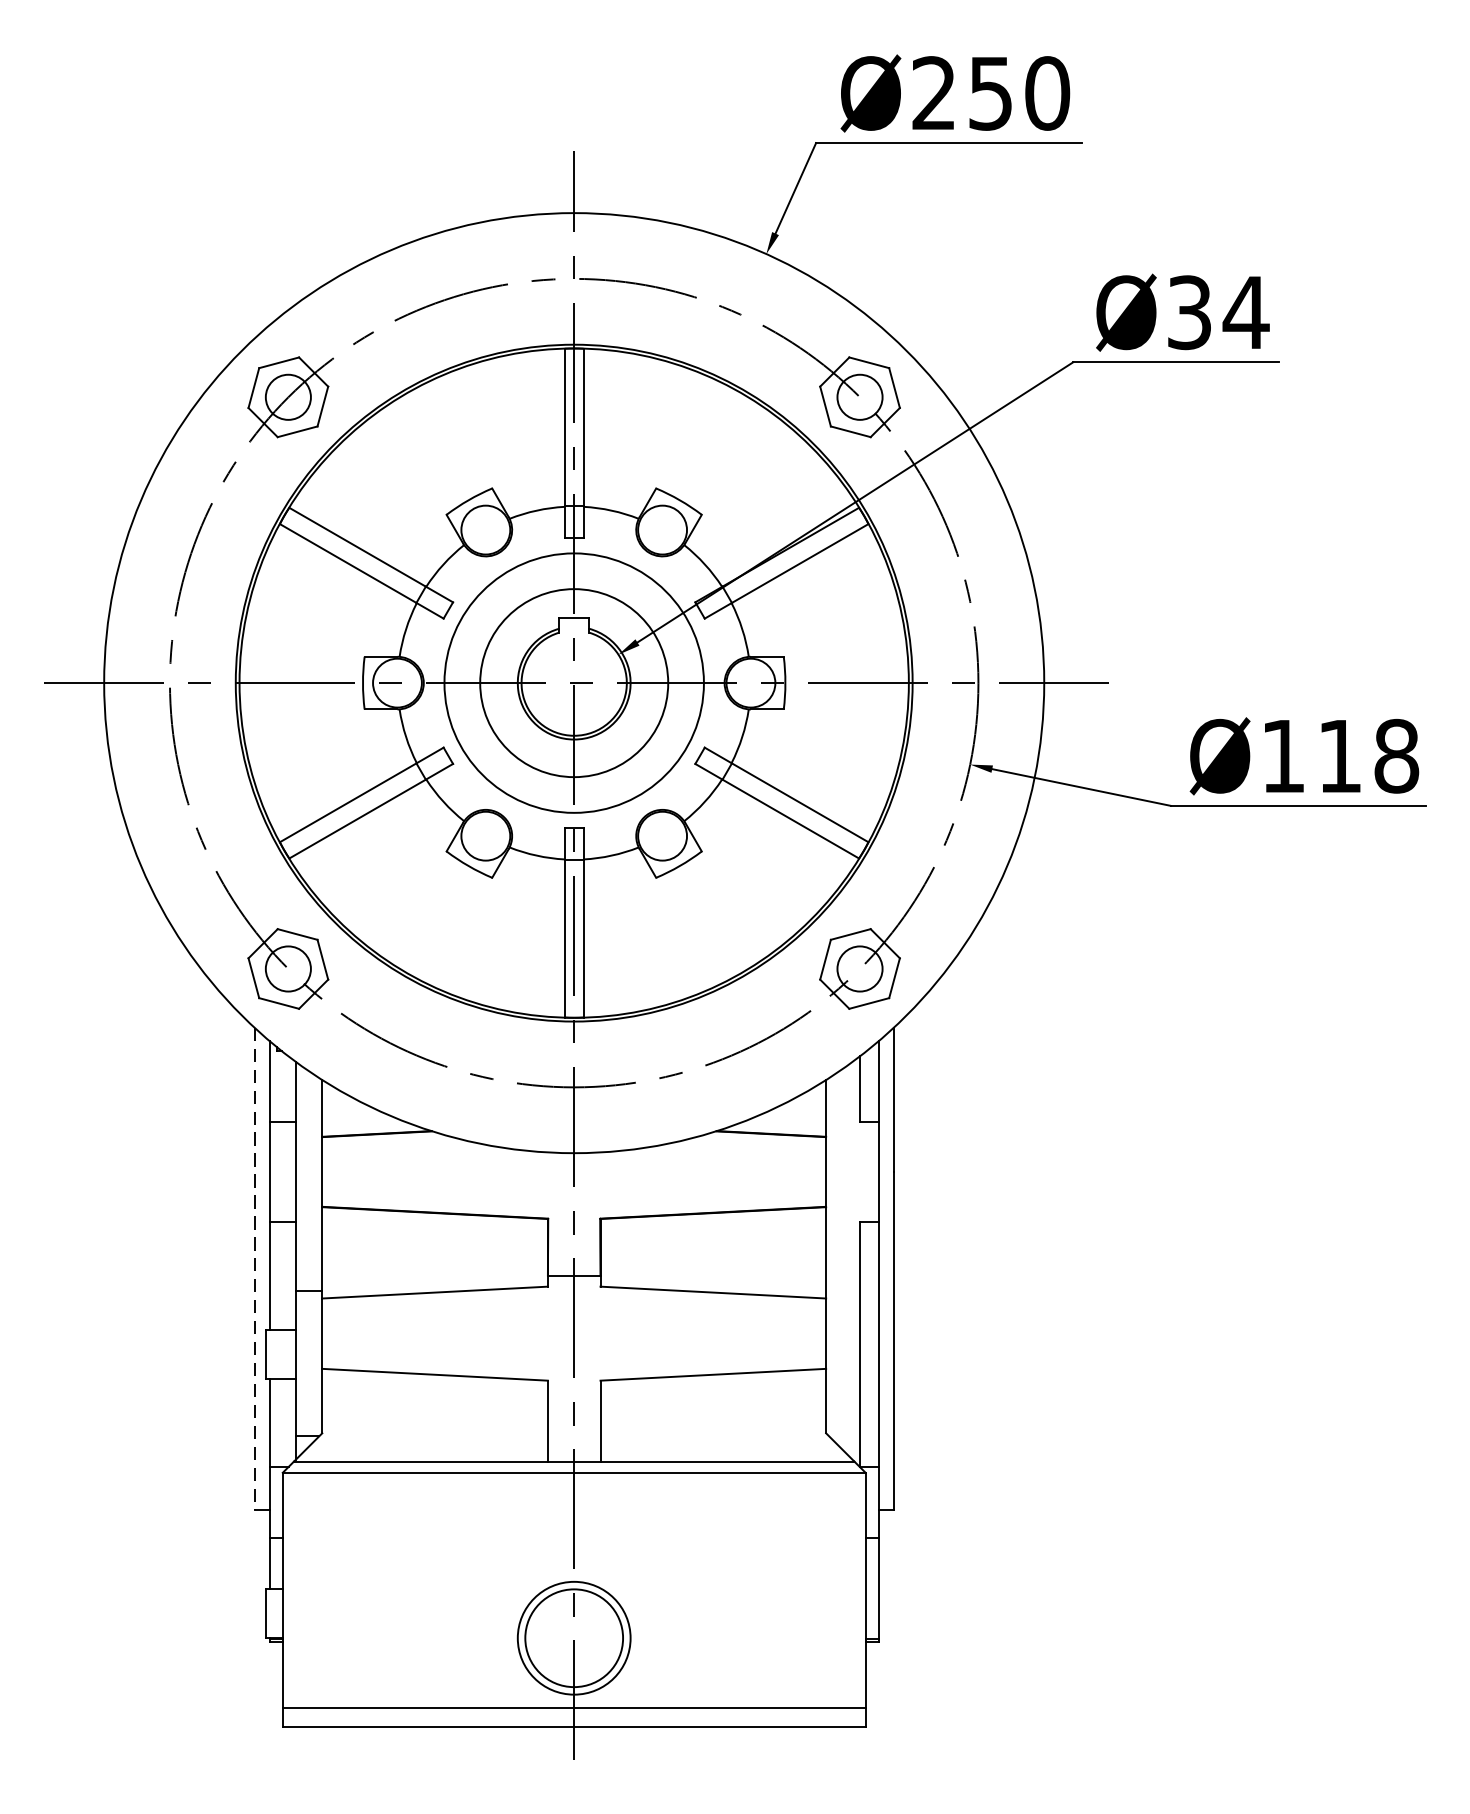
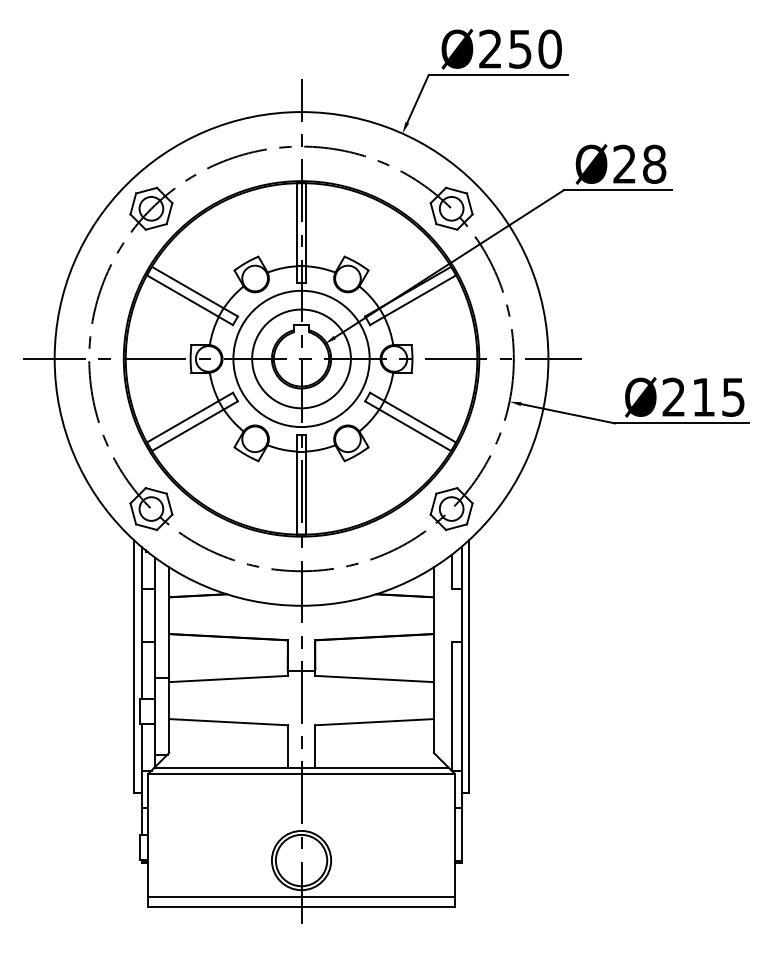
text: (1217, 311) -> (639, 163), Ø34 -> Ø28
text: (1339, 754) -> (703, 396), Ø118 -> Ø215
line: (254, 1268) -> (133, 666), dashed -> solid

